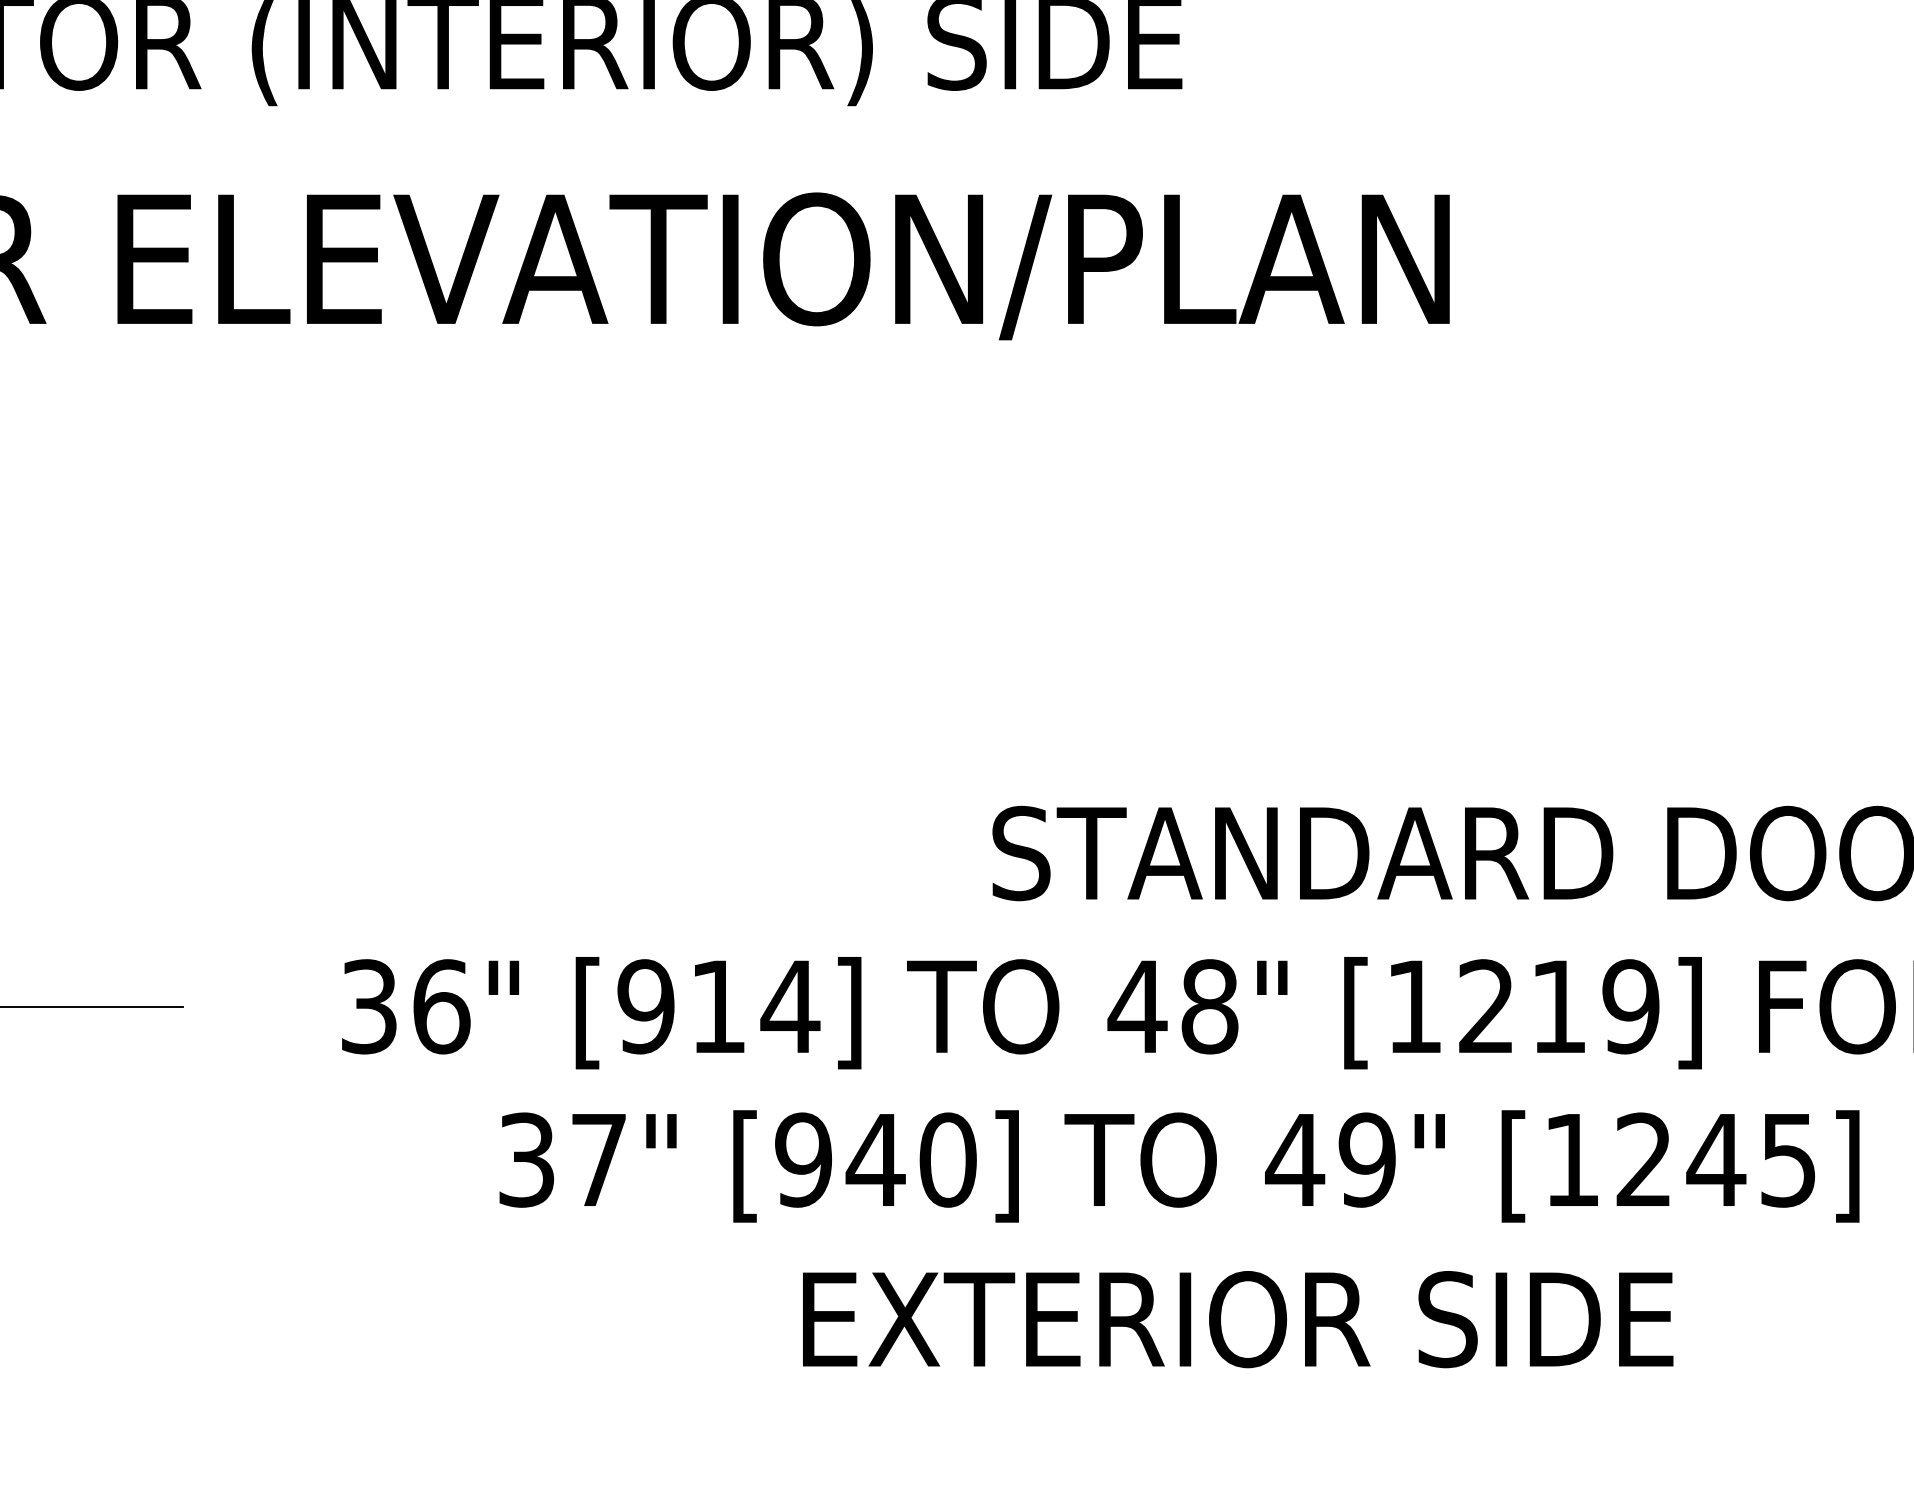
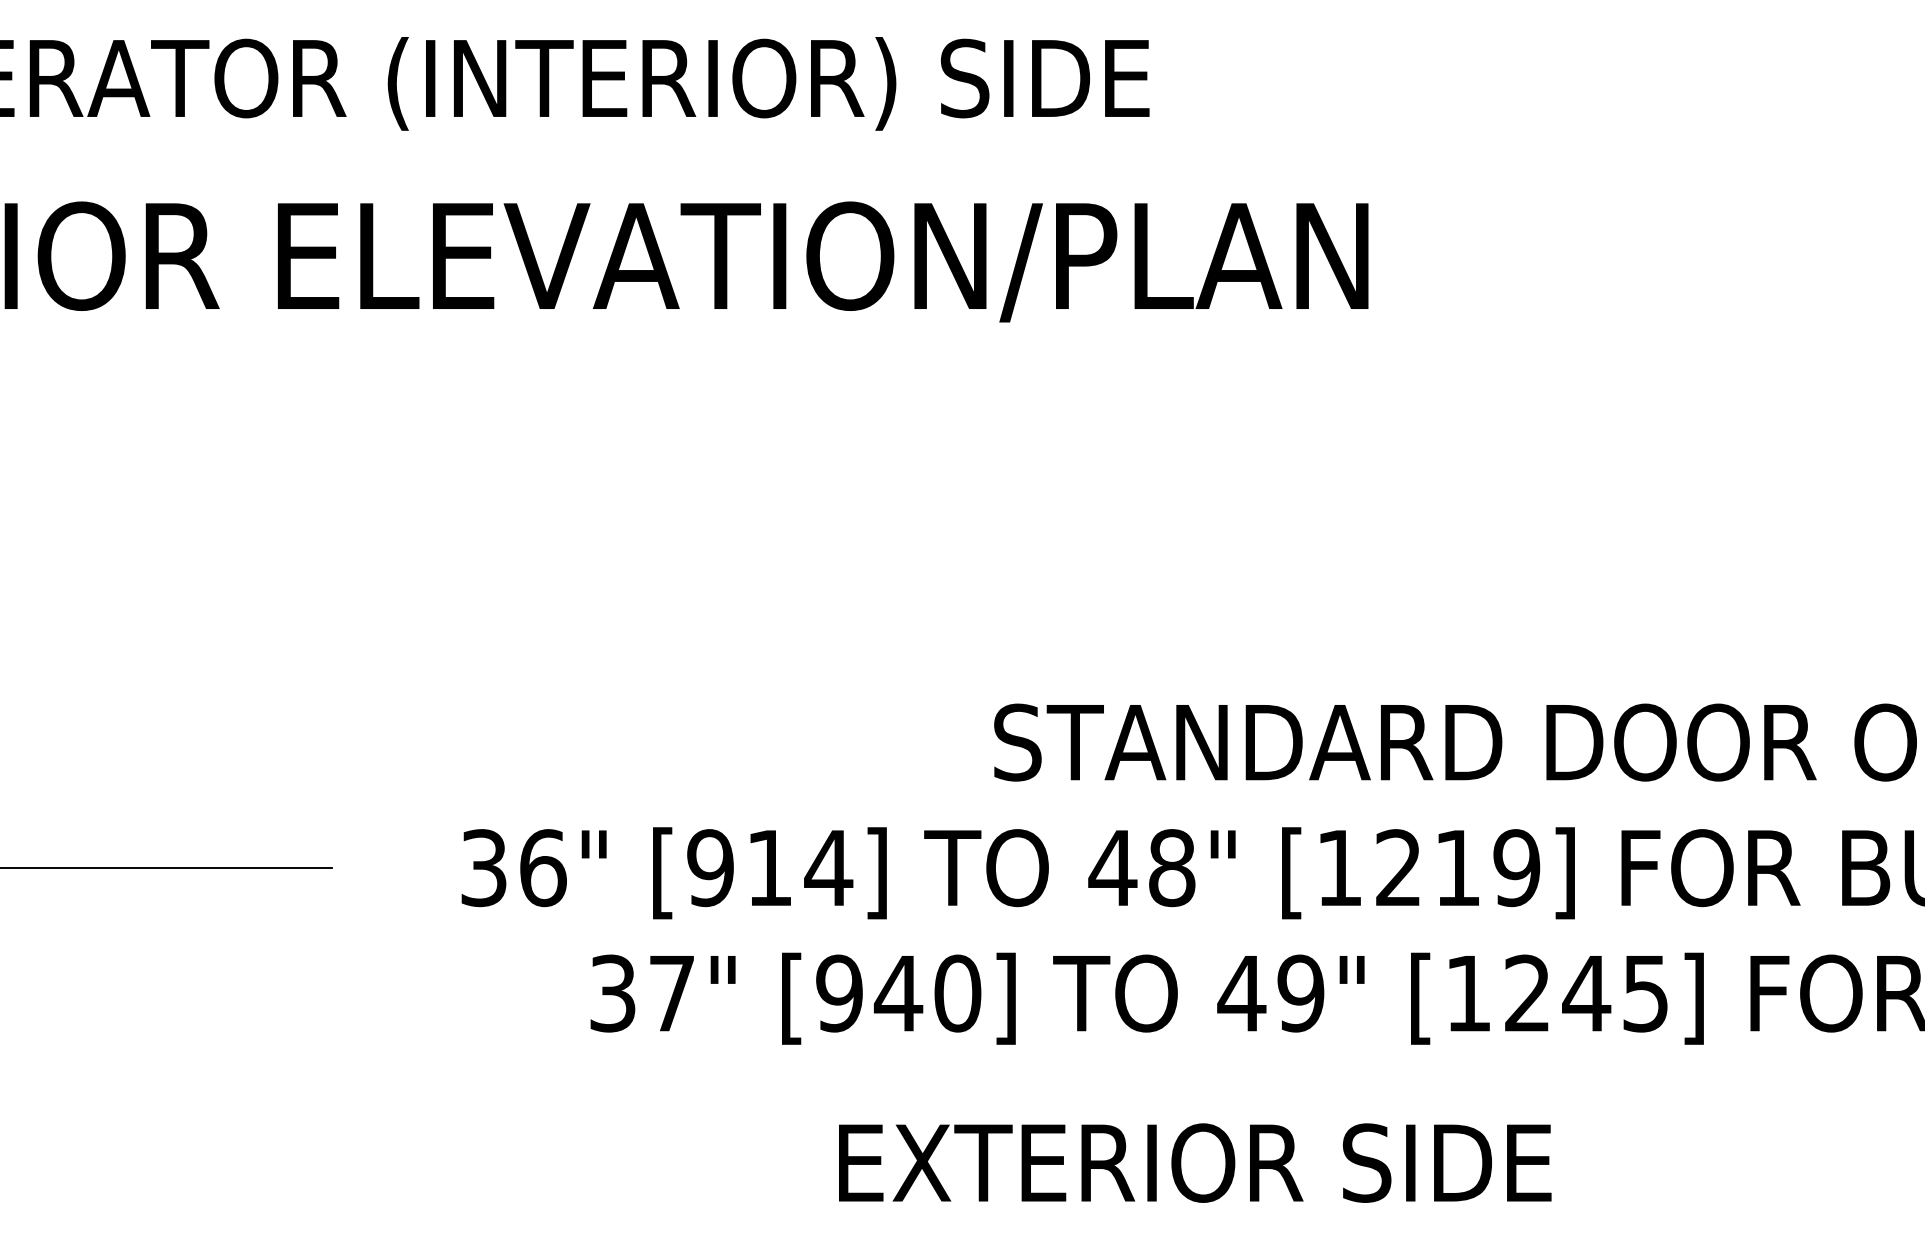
text: (1238, 1318) -> (1195, 1162), moved

